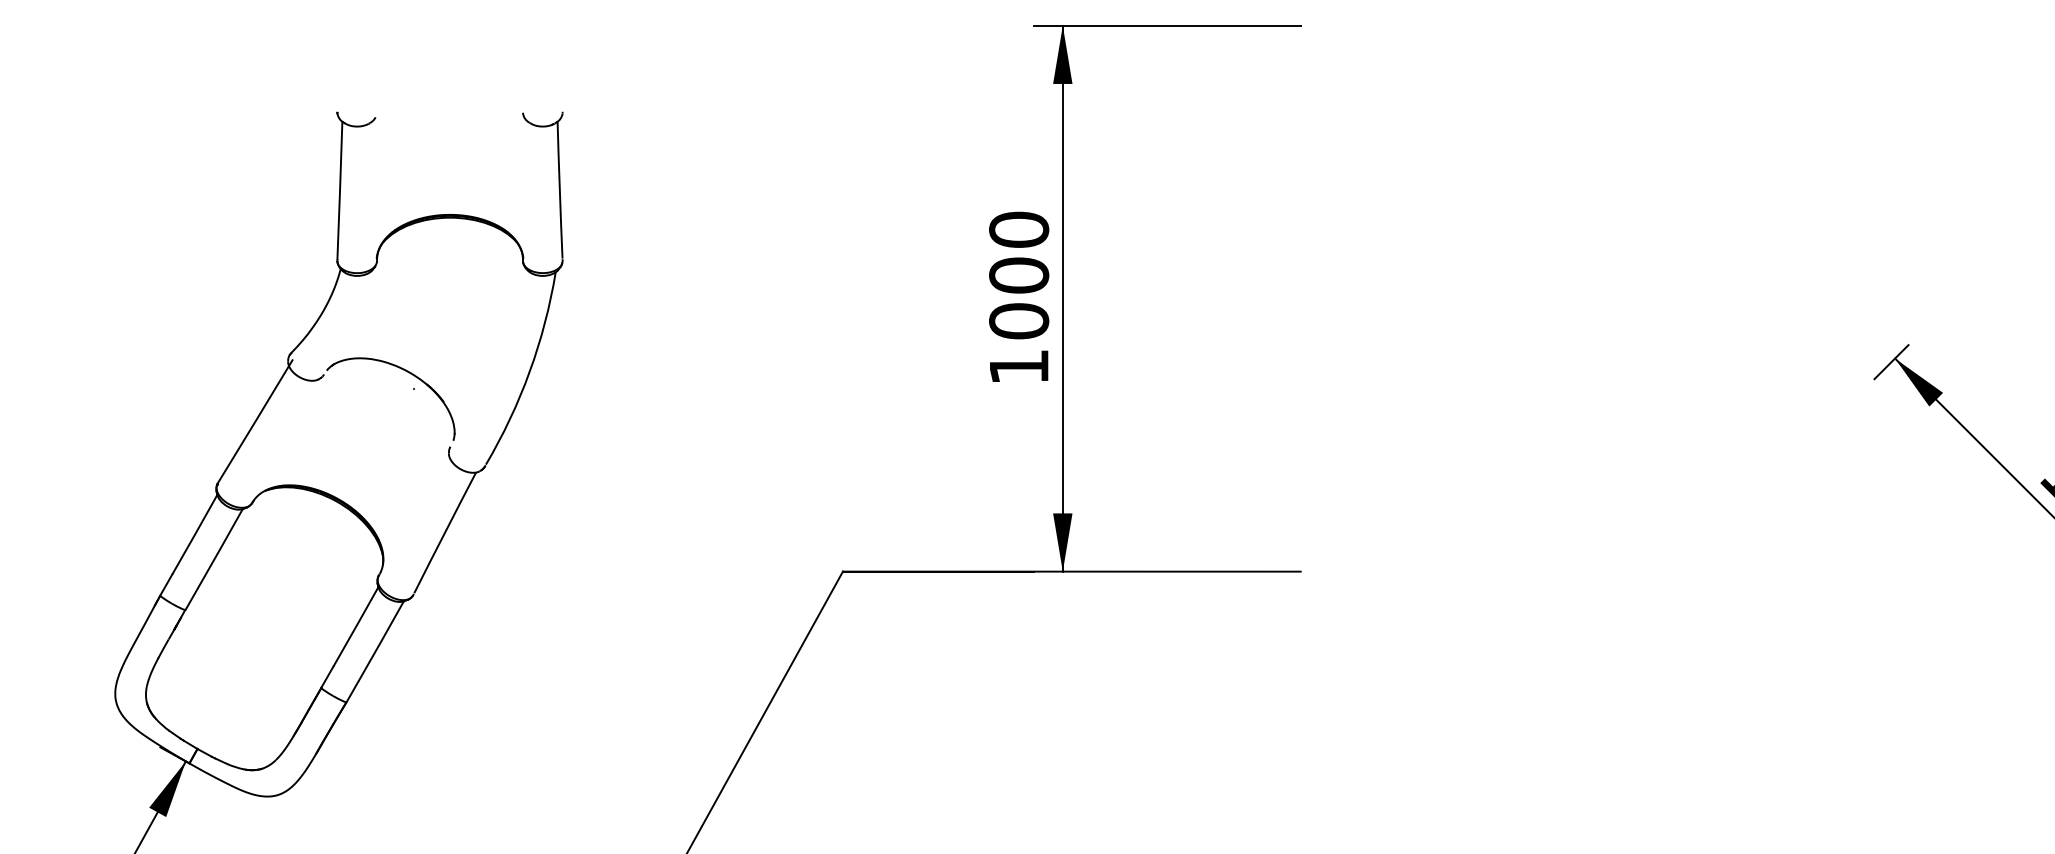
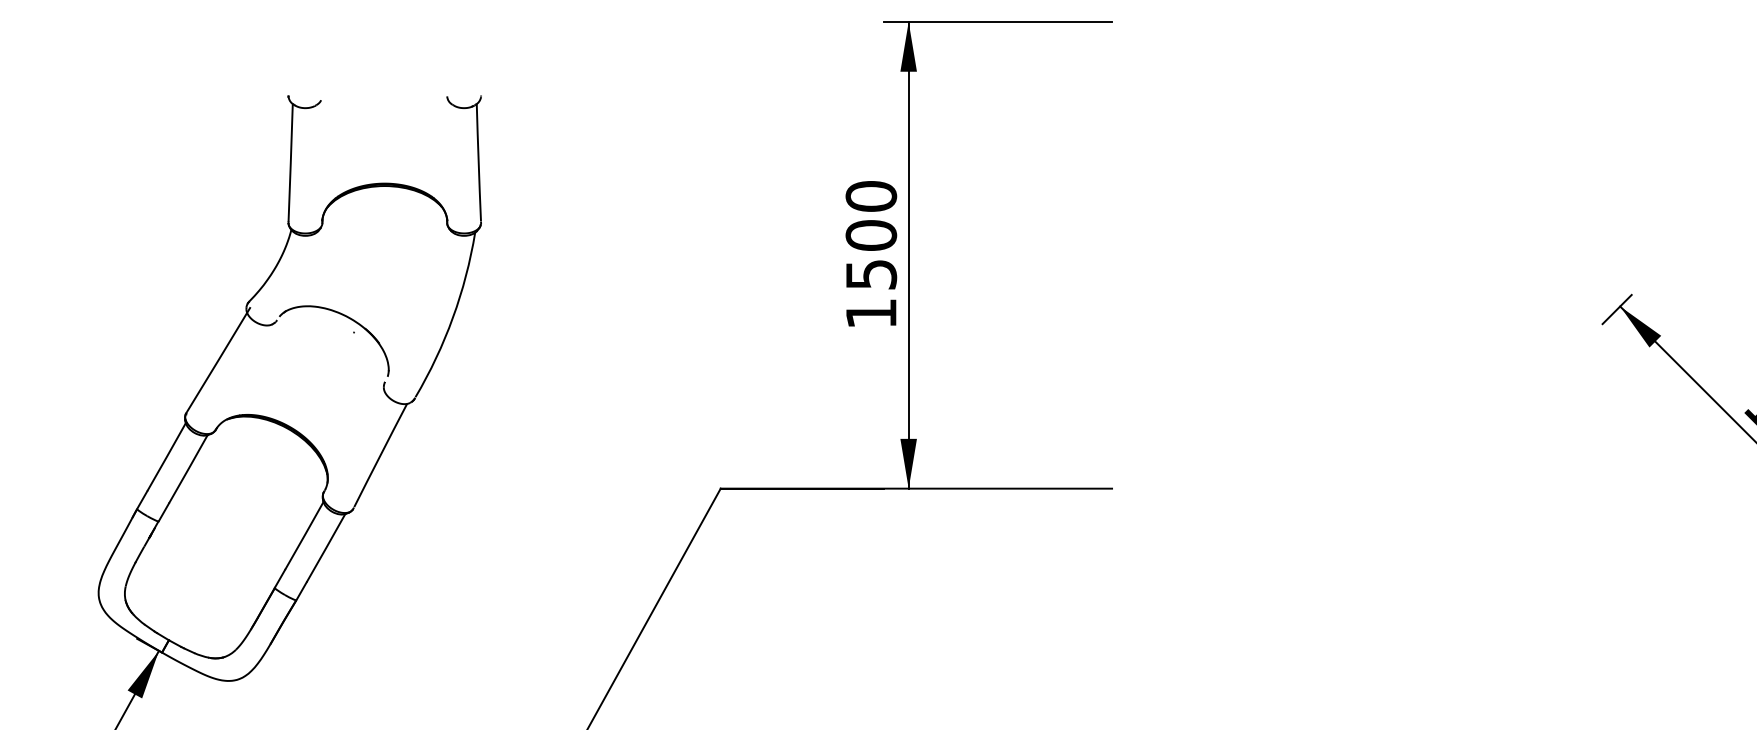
text: (1019, 321) -> (871, 274), 1000 -> 1500

